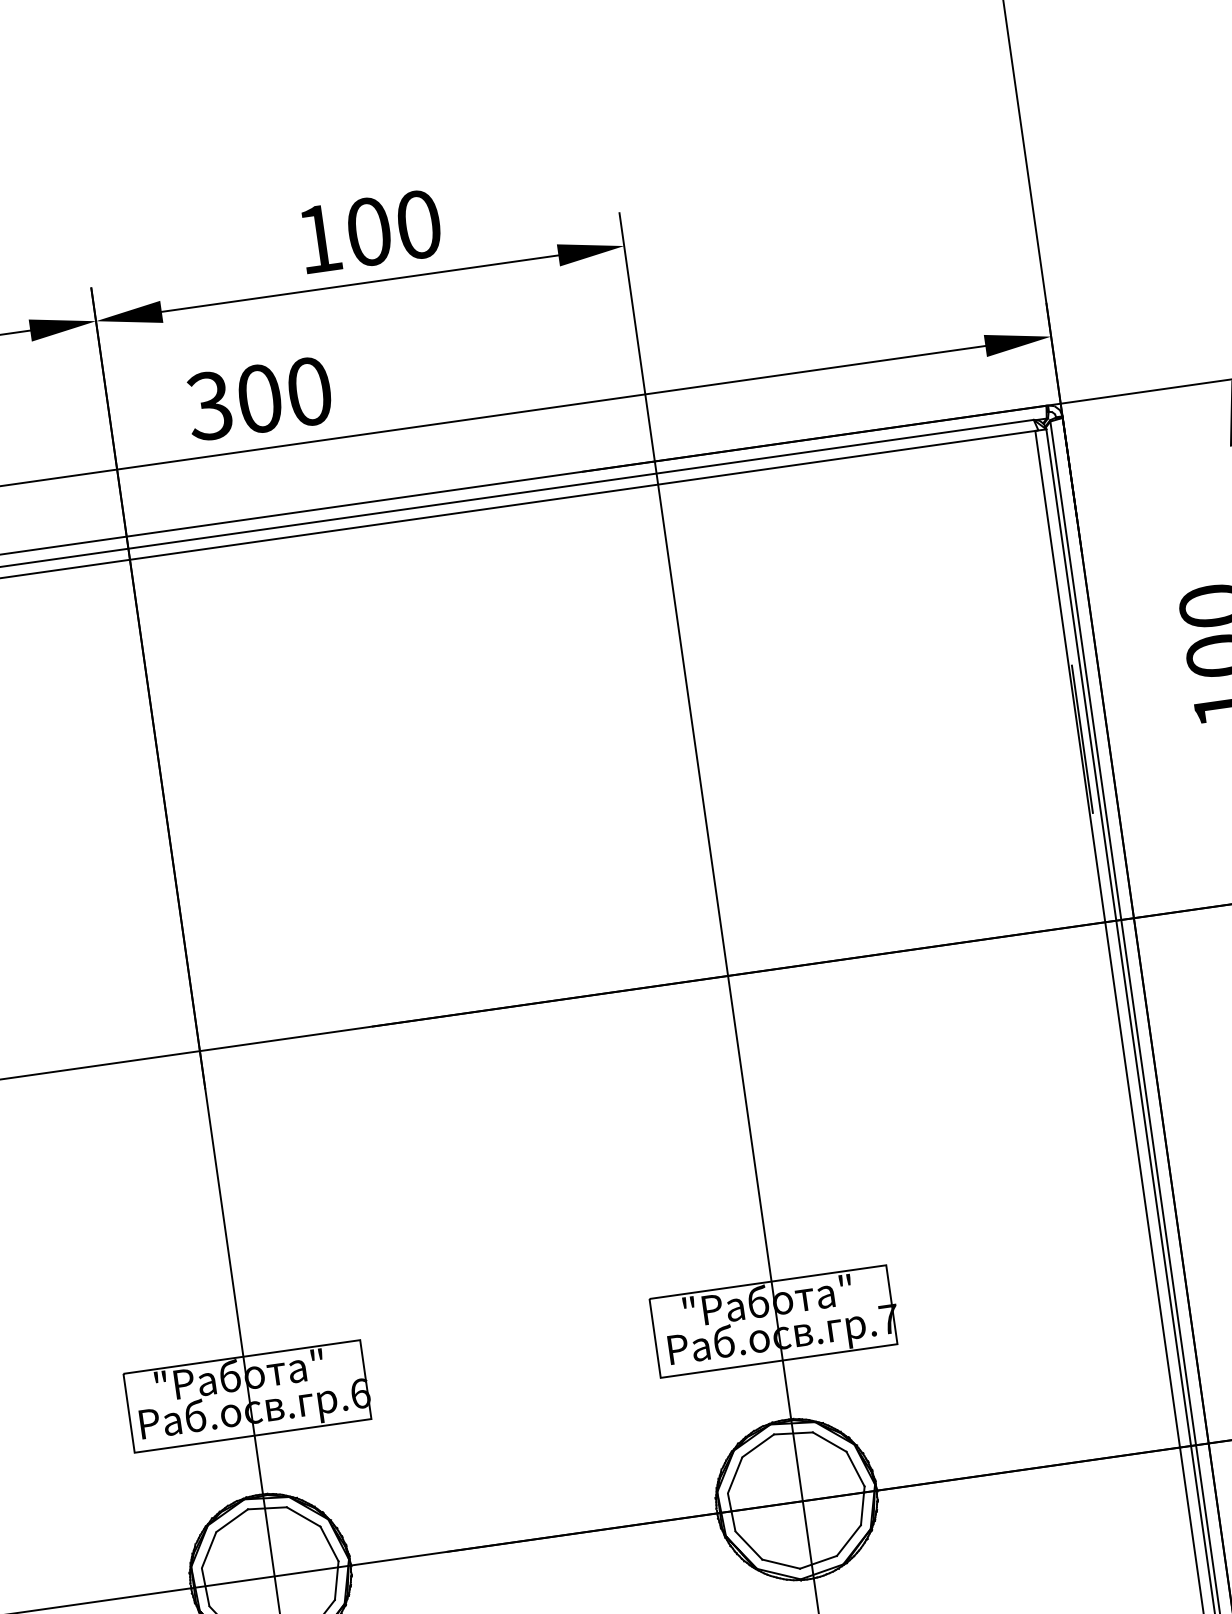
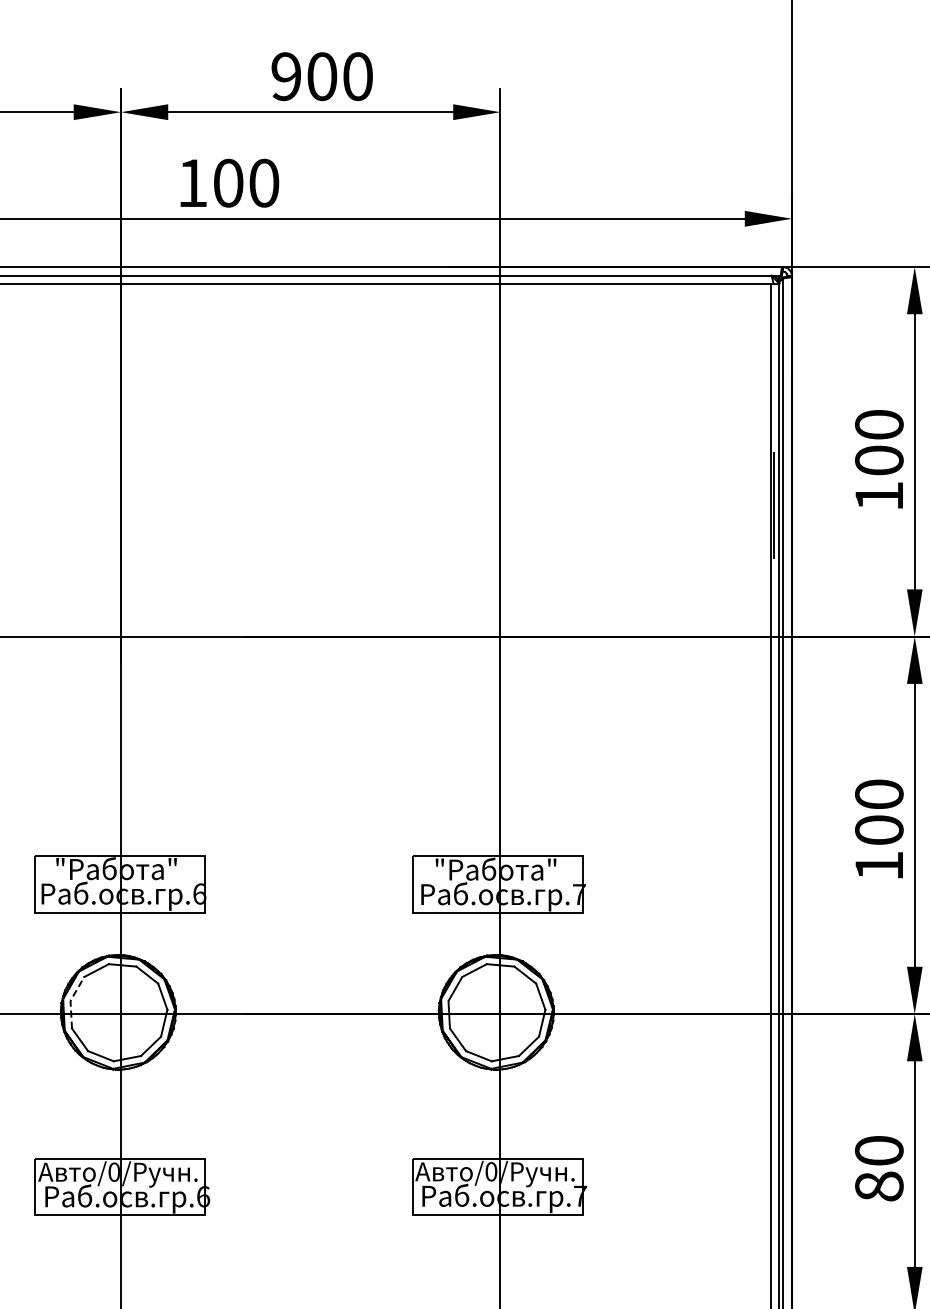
text: (317, 238) -> (285, 76), 100 -> 900
text: (209, 404) -> (192, 182), 300 -> 100
line: (201, 1568) -> (70, 1001), solid -> dashed

